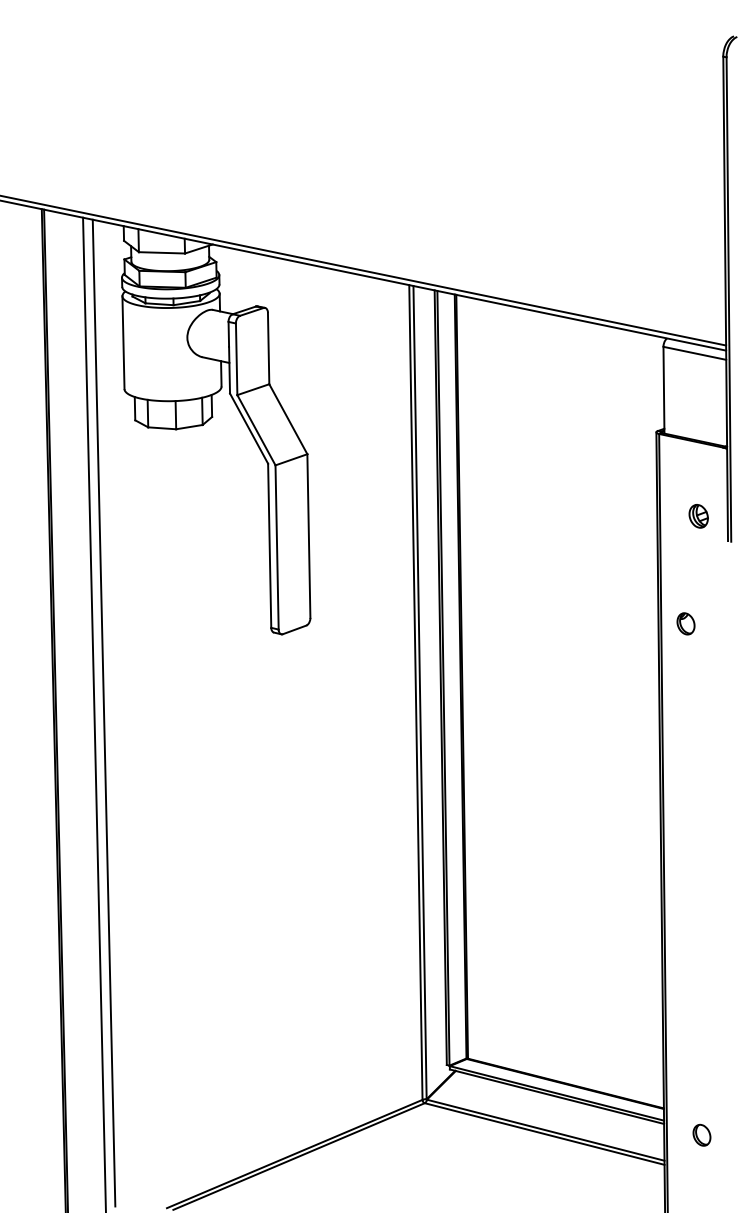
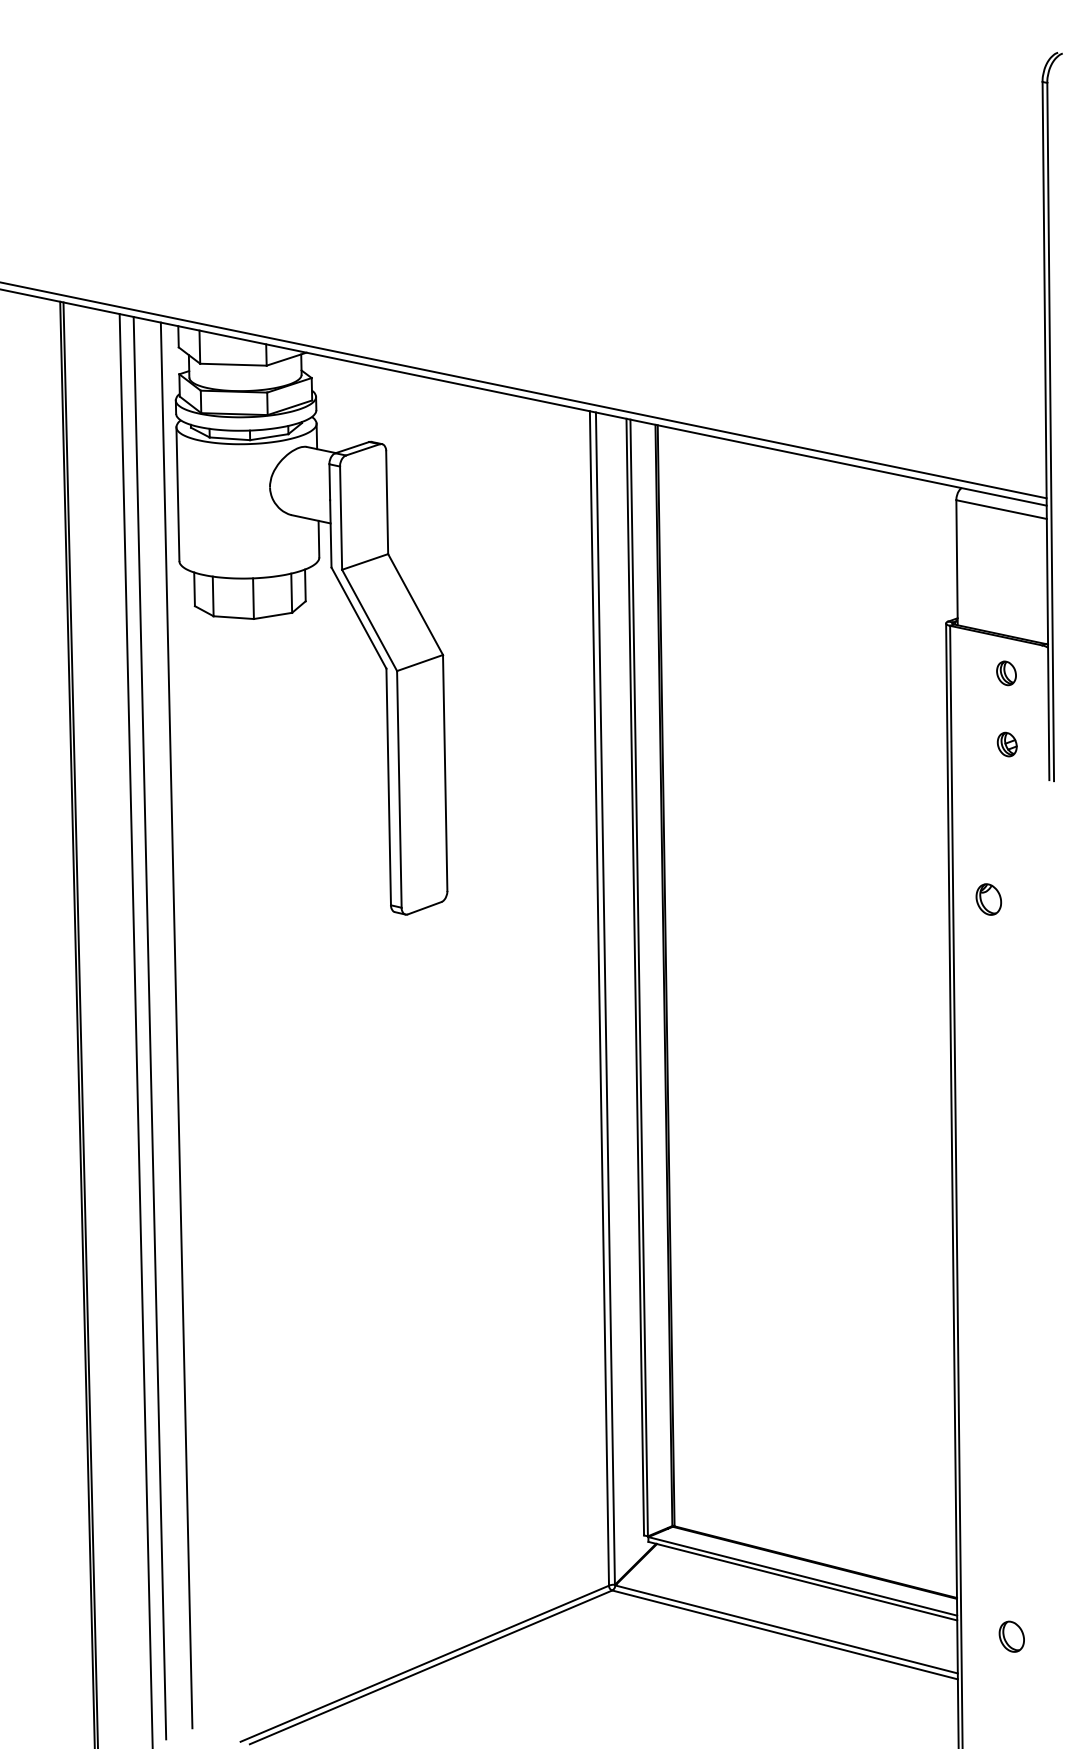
part: (697, 466) -> (1005, 672), added
part: (698, 516) -> (1006, 744), size x0.71
line: (122, 710) -> (176, 1024), added

